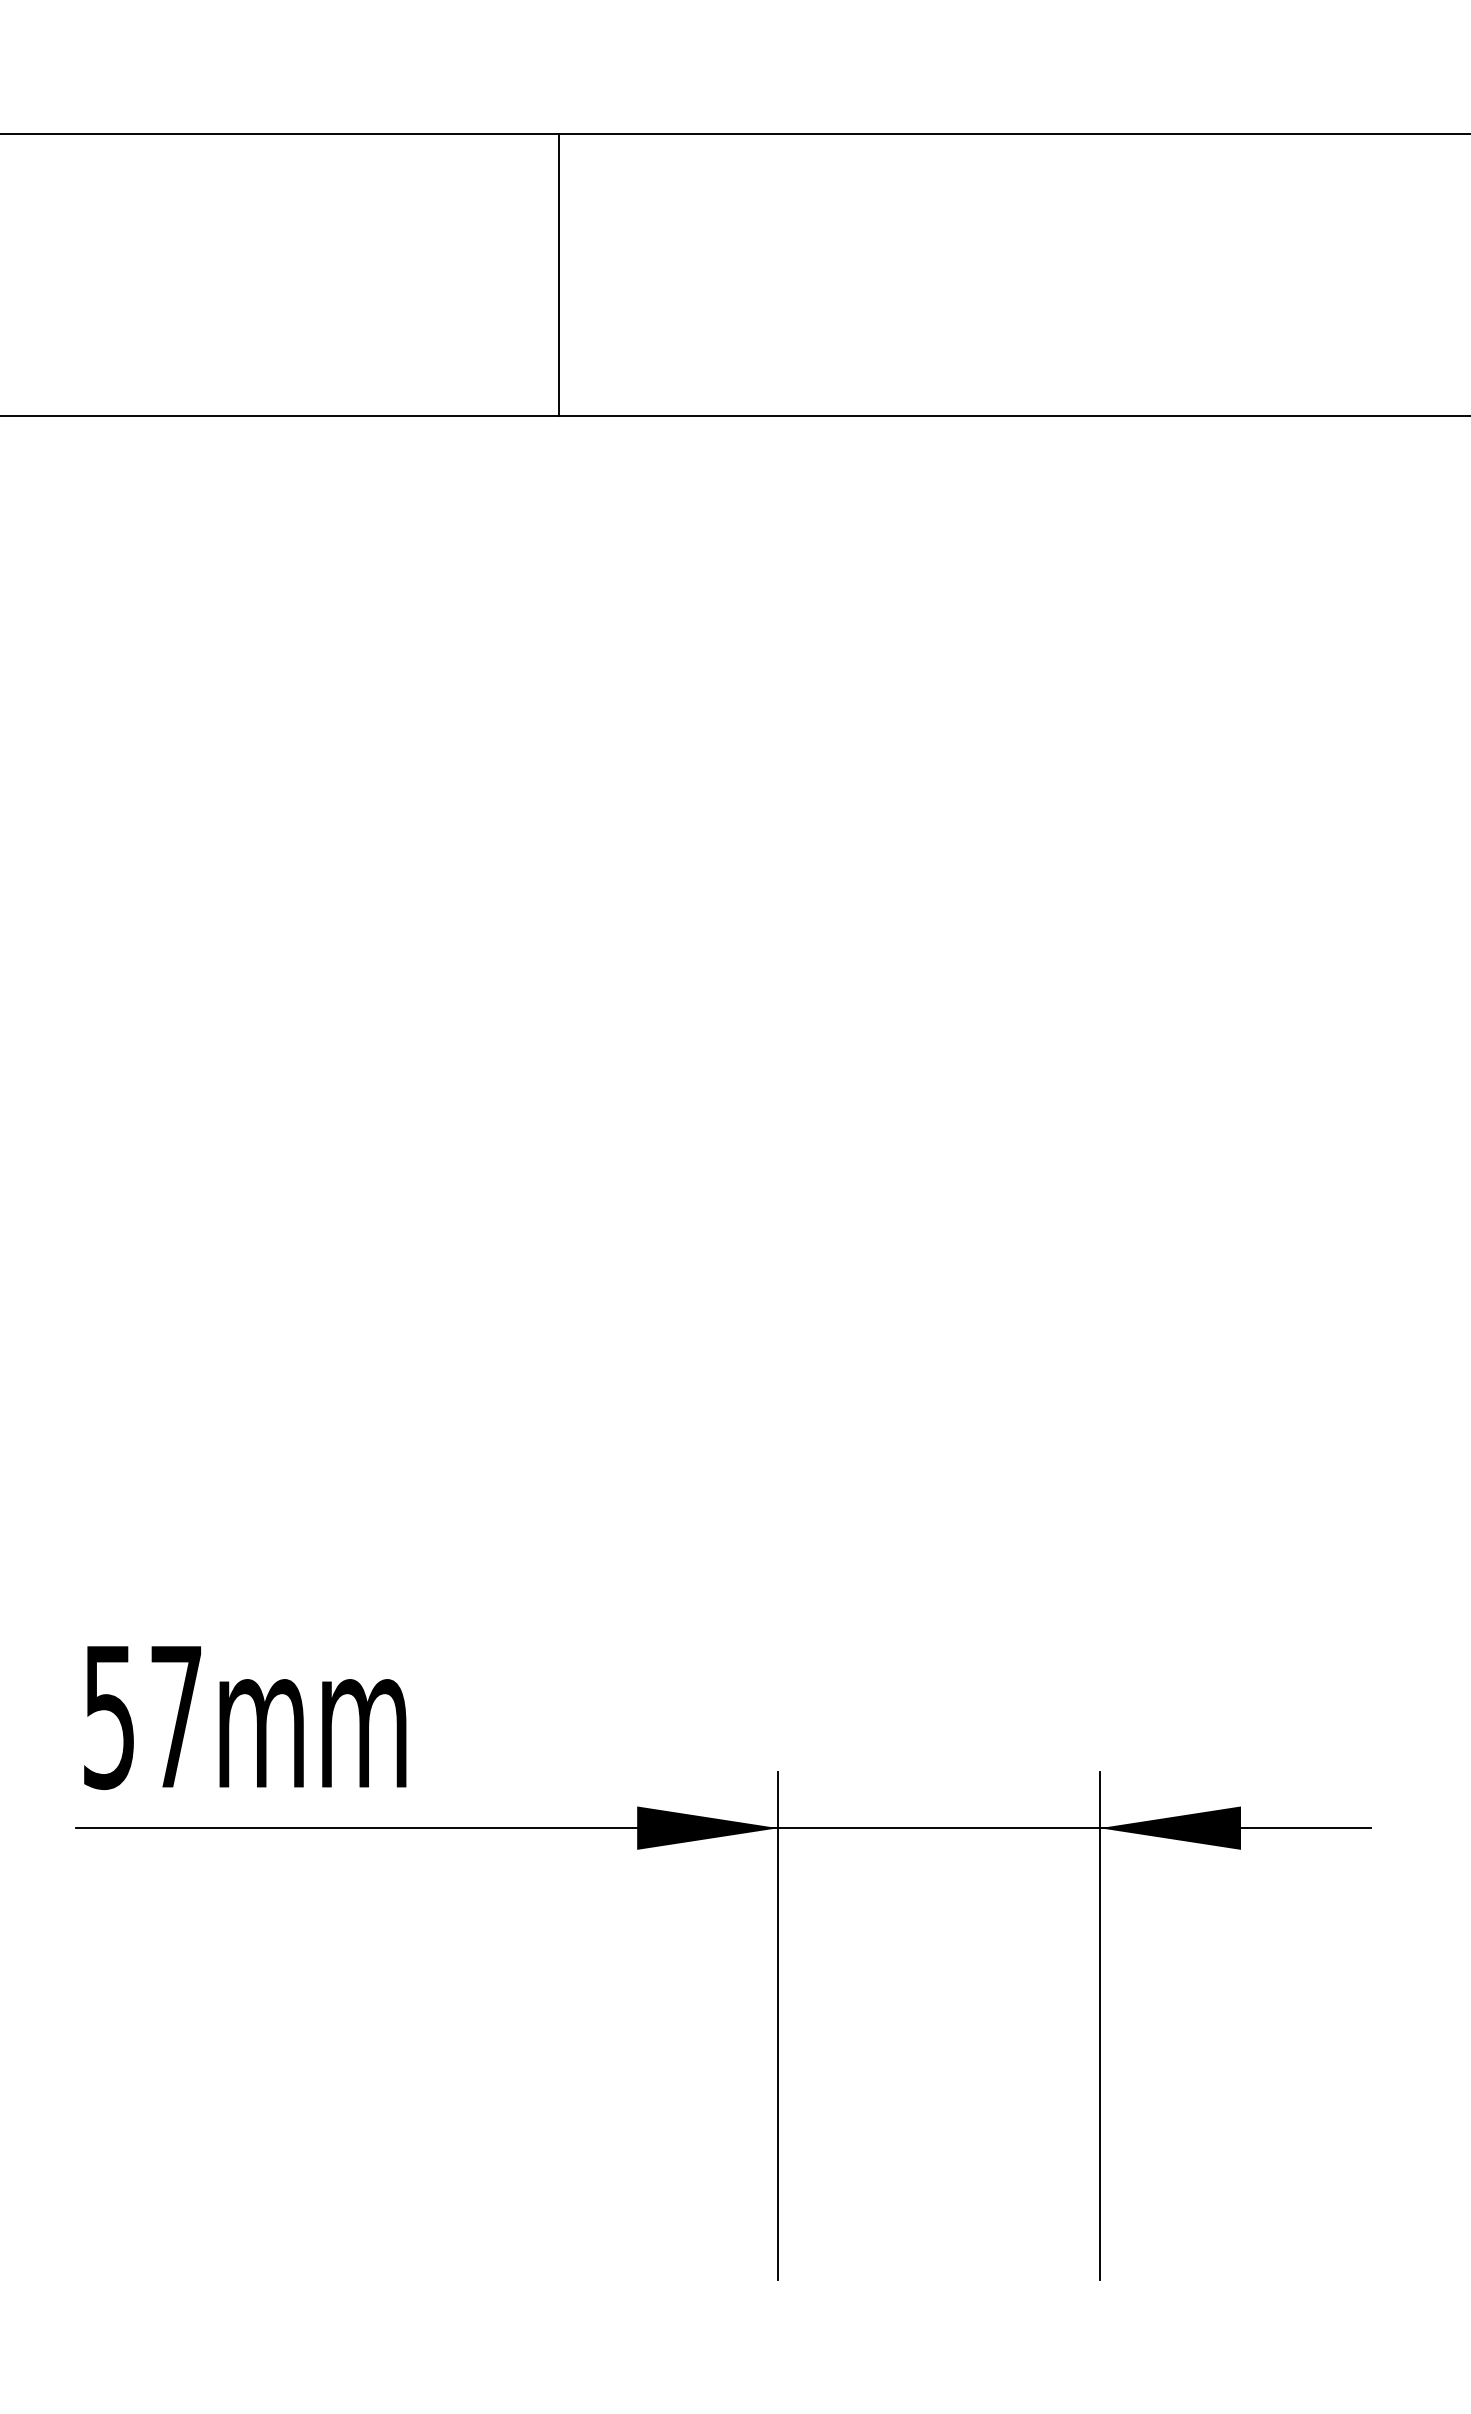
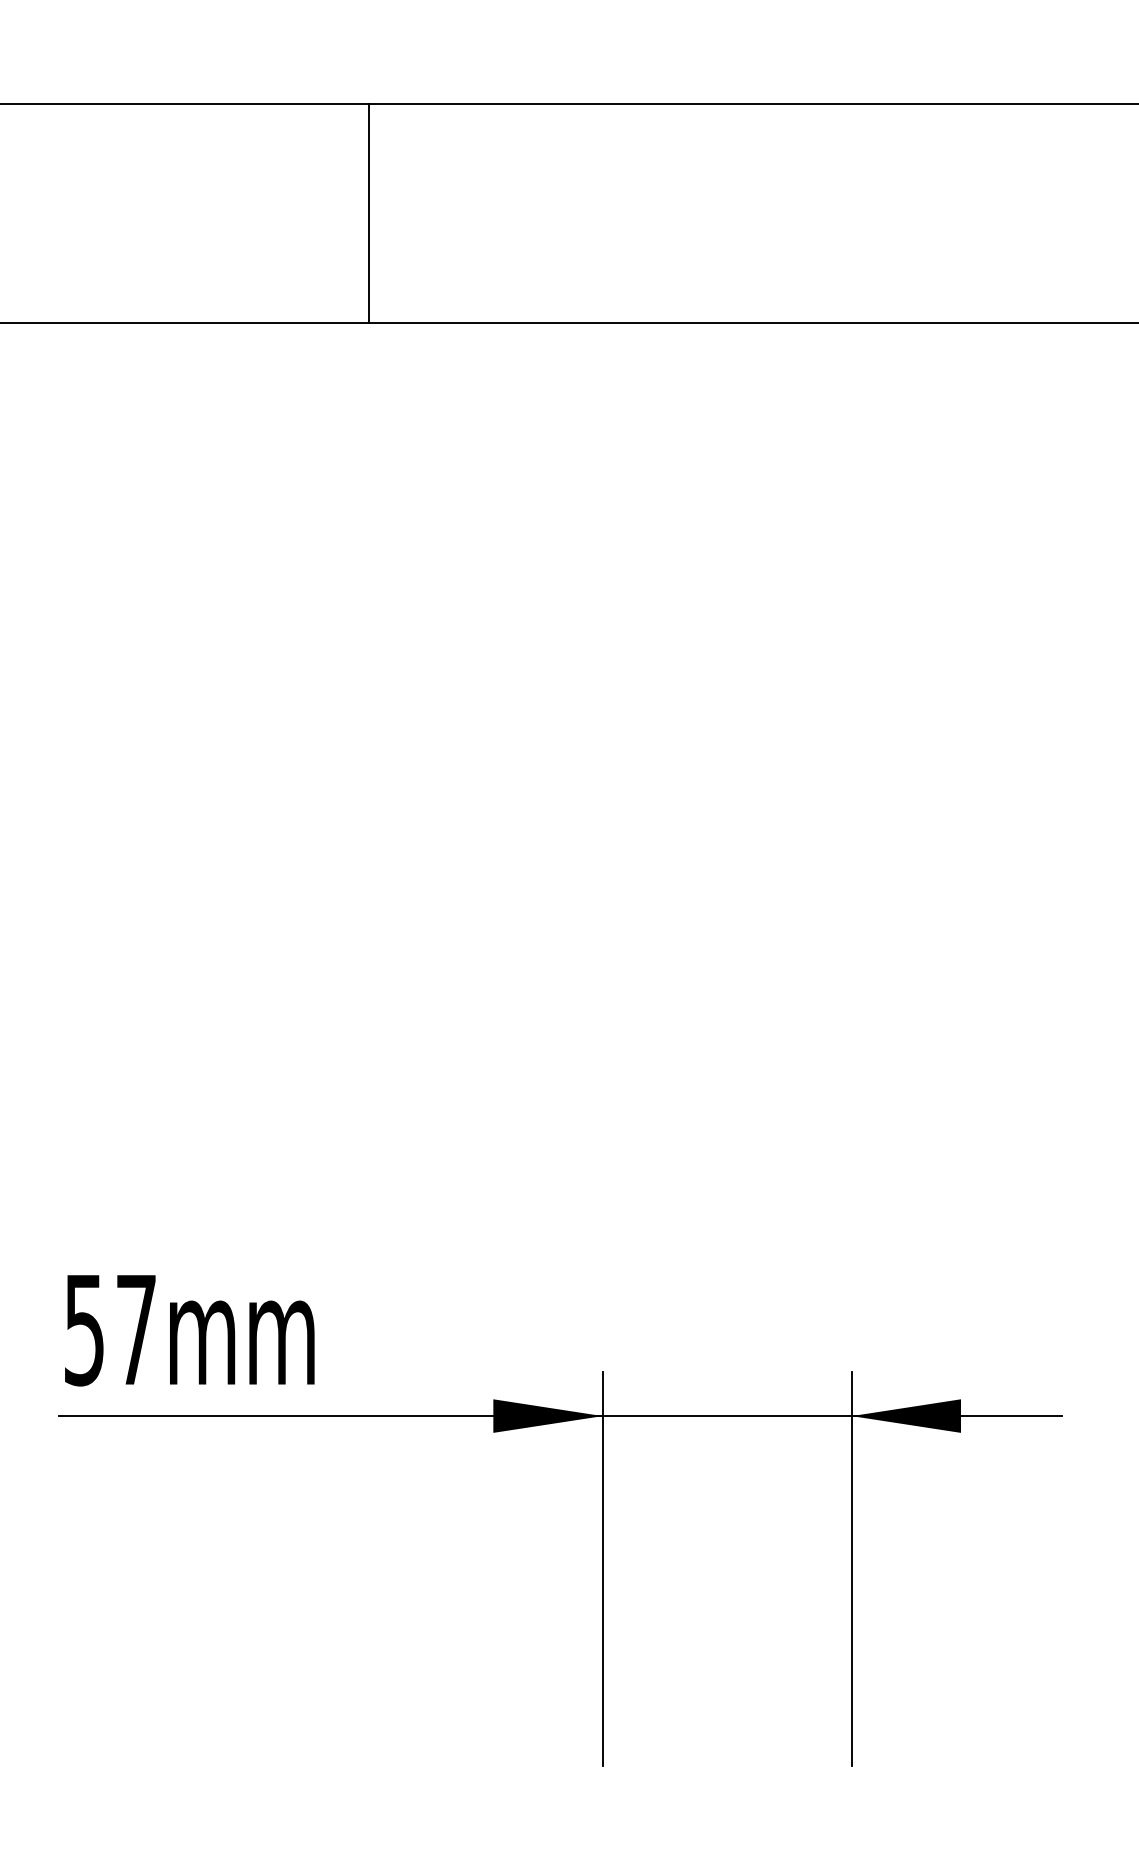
line: (559, 275) -> (368, 213), moved

